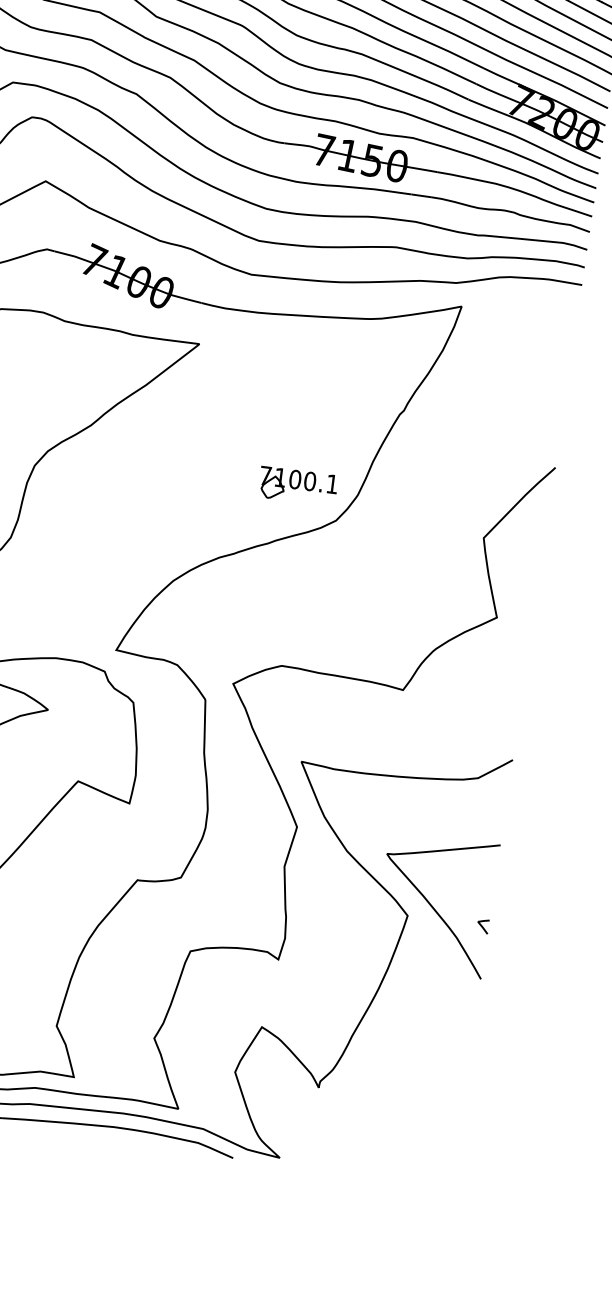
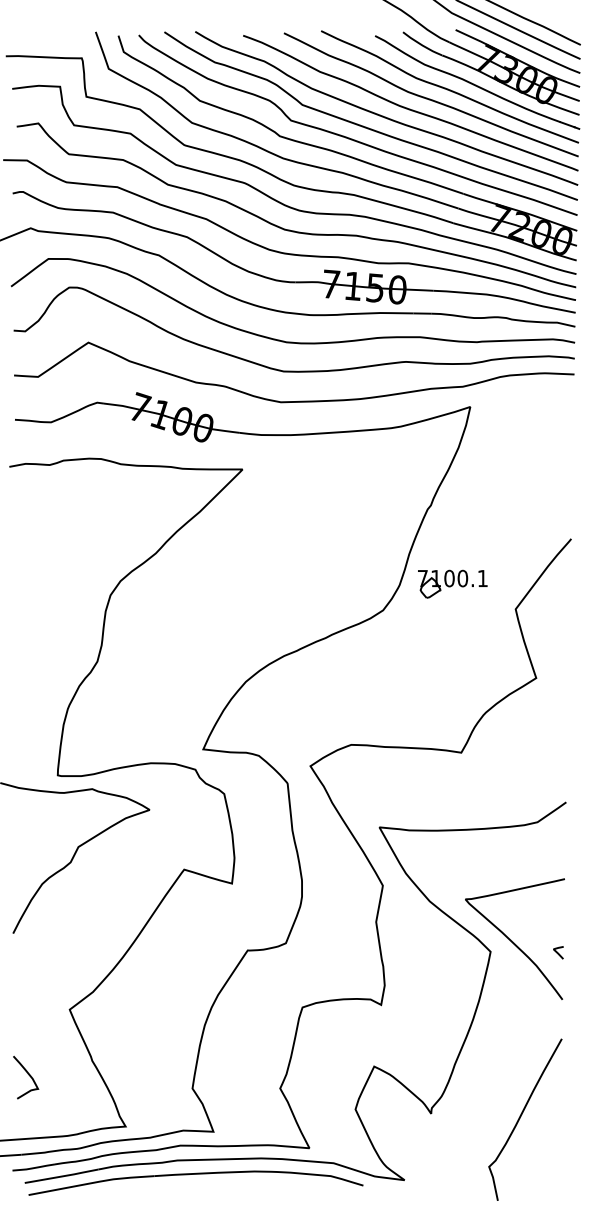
part: (297, 485) -> (452, 583), moved
curve: (418, 1103) -> (521, 1116), added

